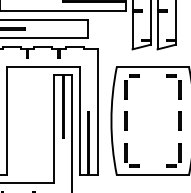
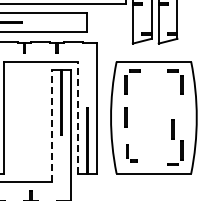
line: (79, 120) -> (78, 117), solid -> dashed
line: (179, 120) -> (172, 129), moved
line: (54, 129) -> (52, 126), solid -> dashed
part: (132, 154) -> (132, 152), size x0.7

